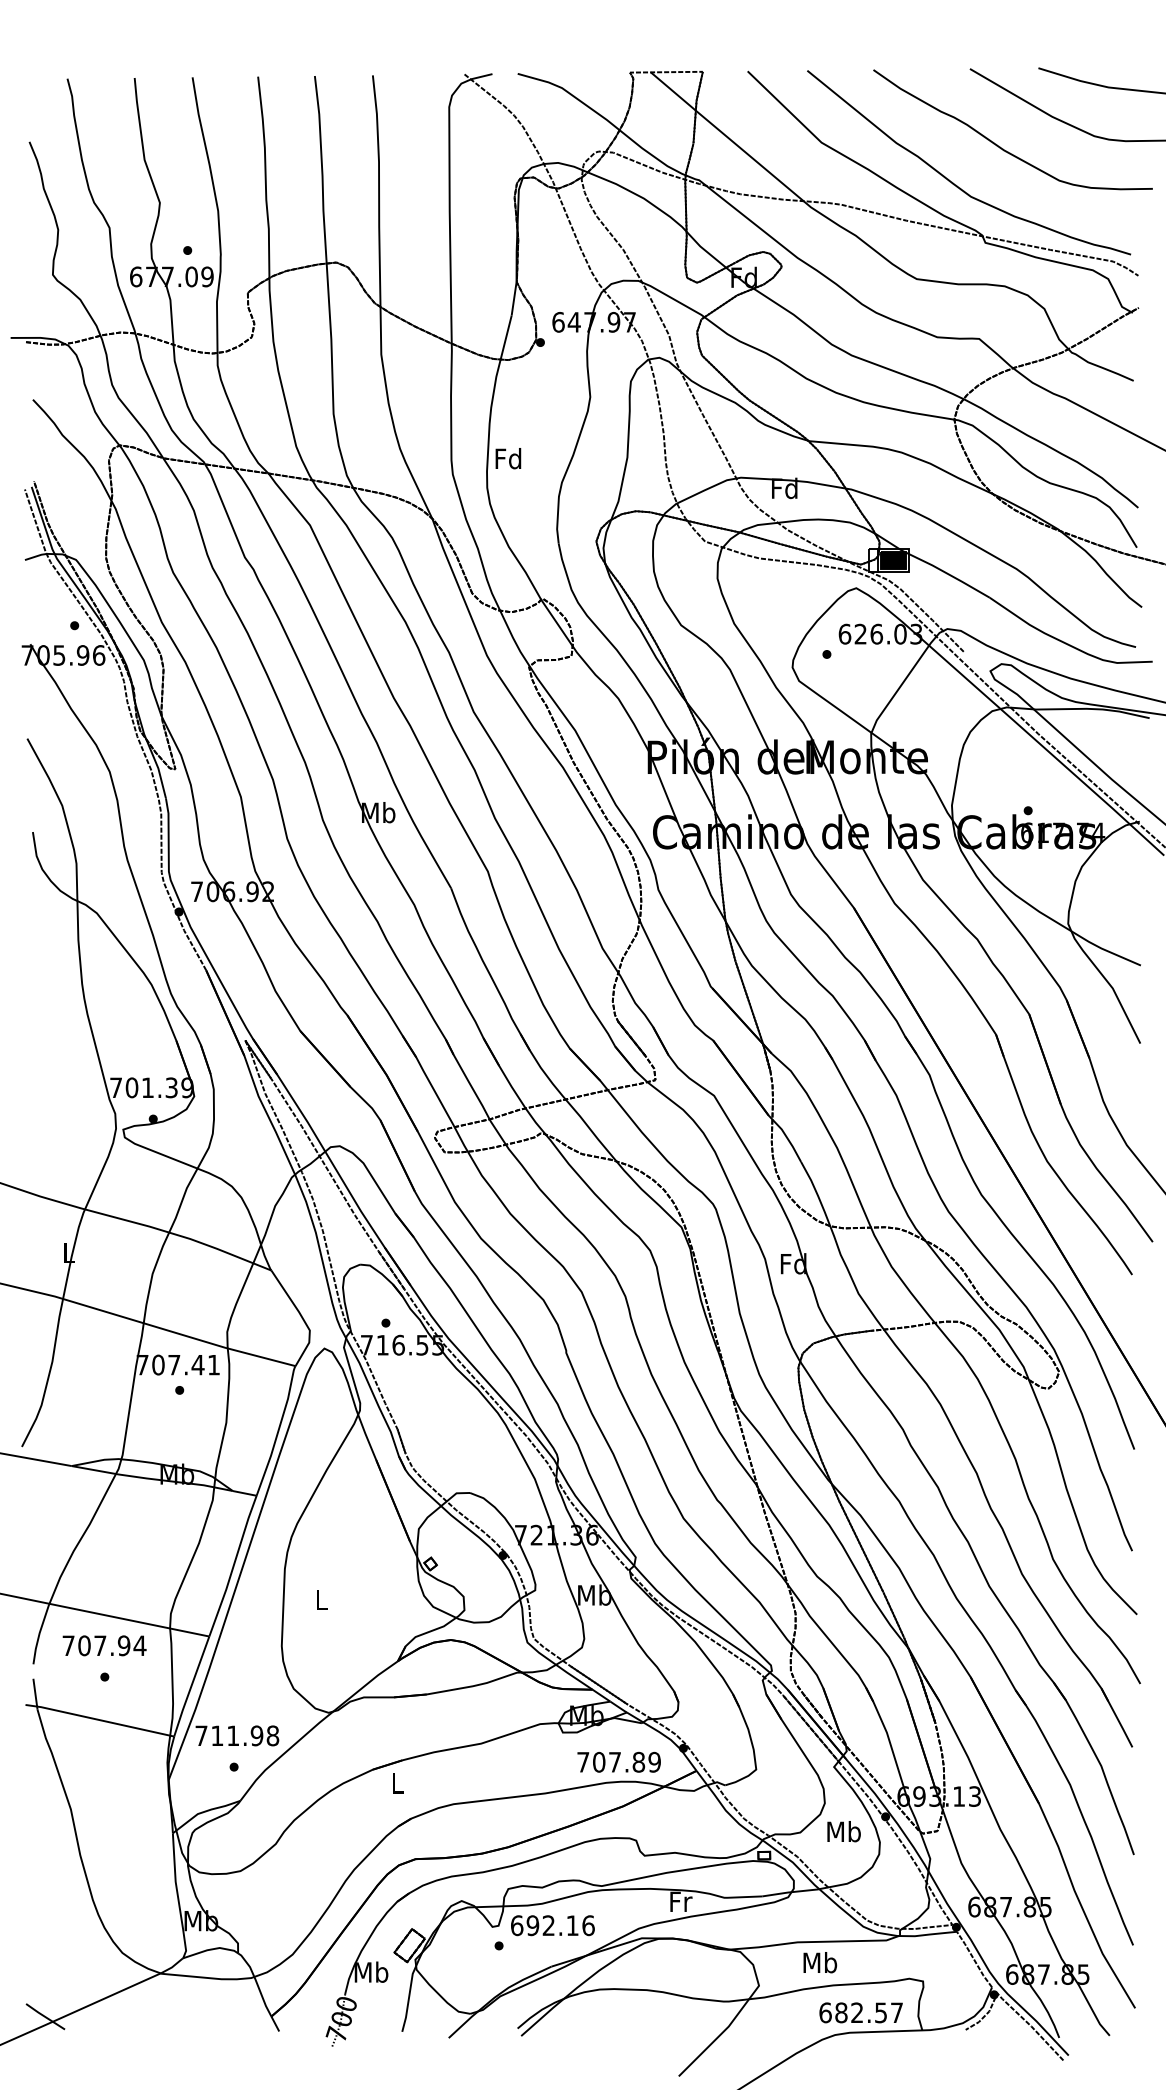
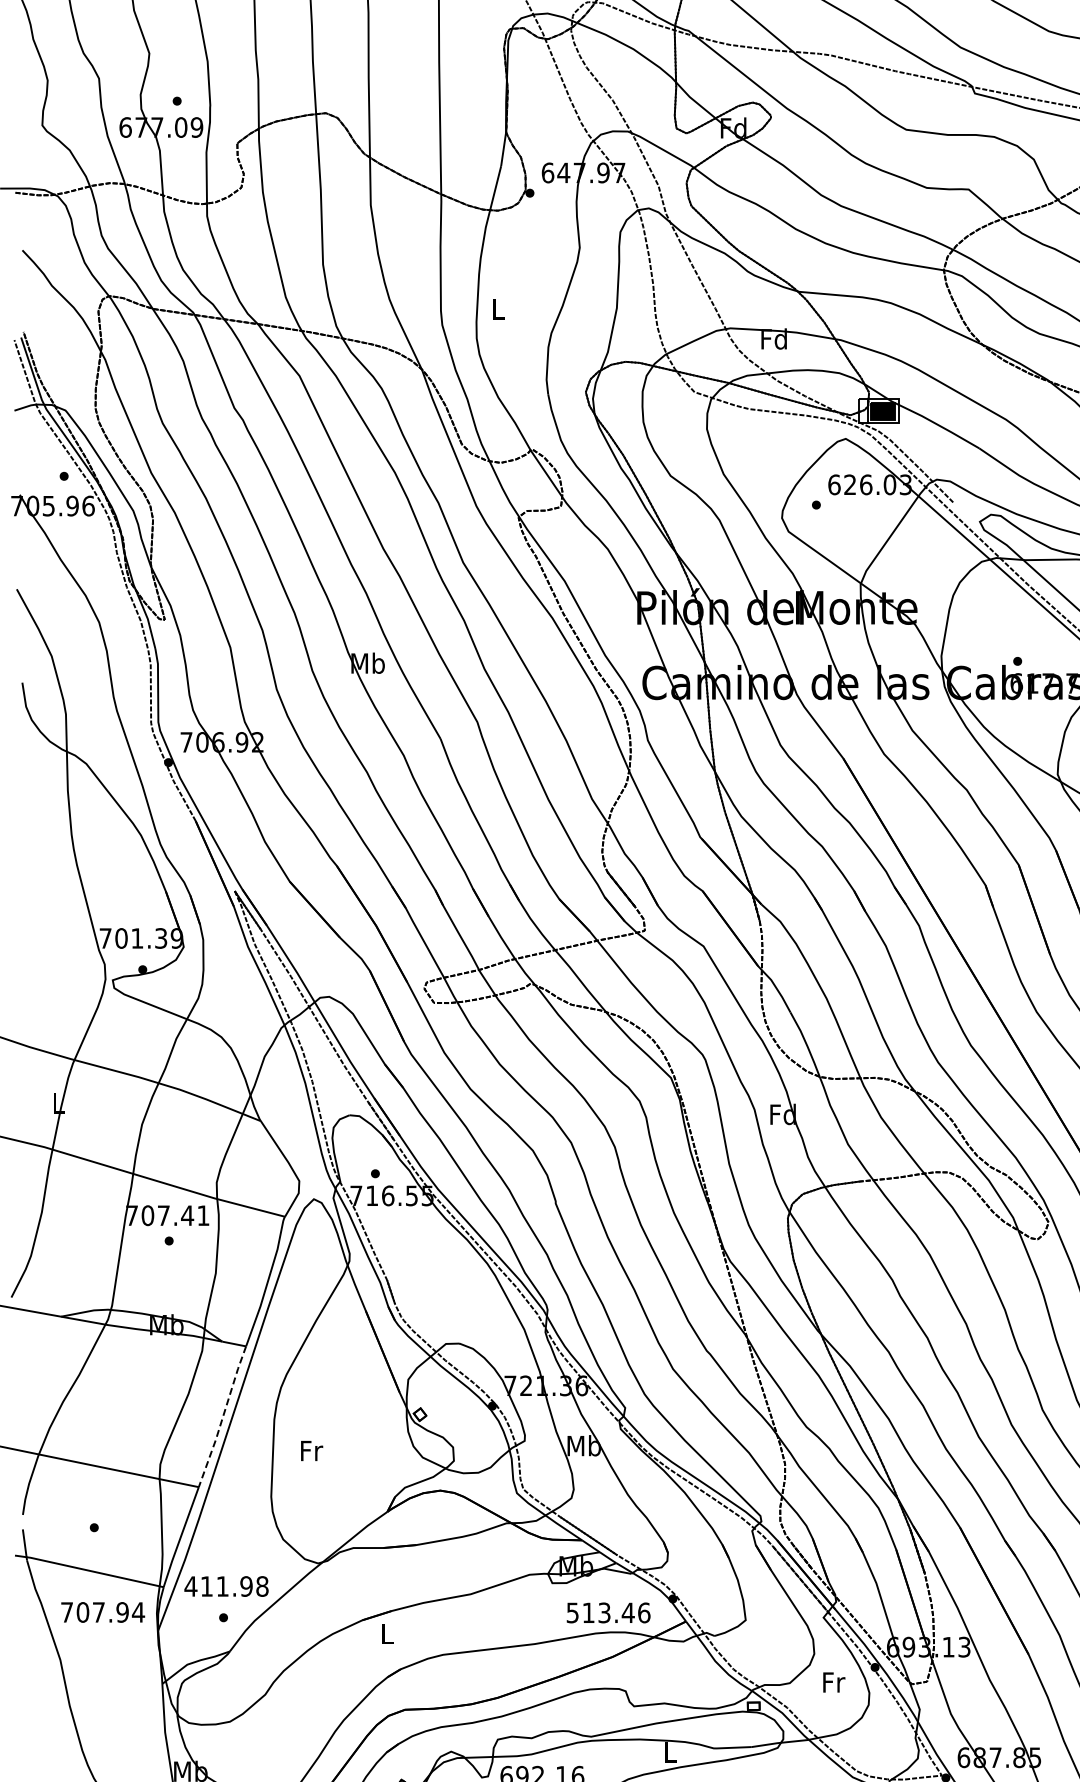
text: (508, 458) -> (497, 309), Fd -> L
line: (233, 1566) -> (222, 1417), solid -> dashed
text: (322, 1600) -> (311, 1451), L -> Fr
text: (104, 1645) -> (102, 1612), moved
text: (201, 1735) -> (190, 1586), 711.98 -> 411.98
text: (619, 1761) -> (608, 1612), 707.89 -> 513.46
text: (843, 1831) -> (832, 1682), Mb -> Fr
text: (681, 1901) -> (670, 1752), Fr -> L

